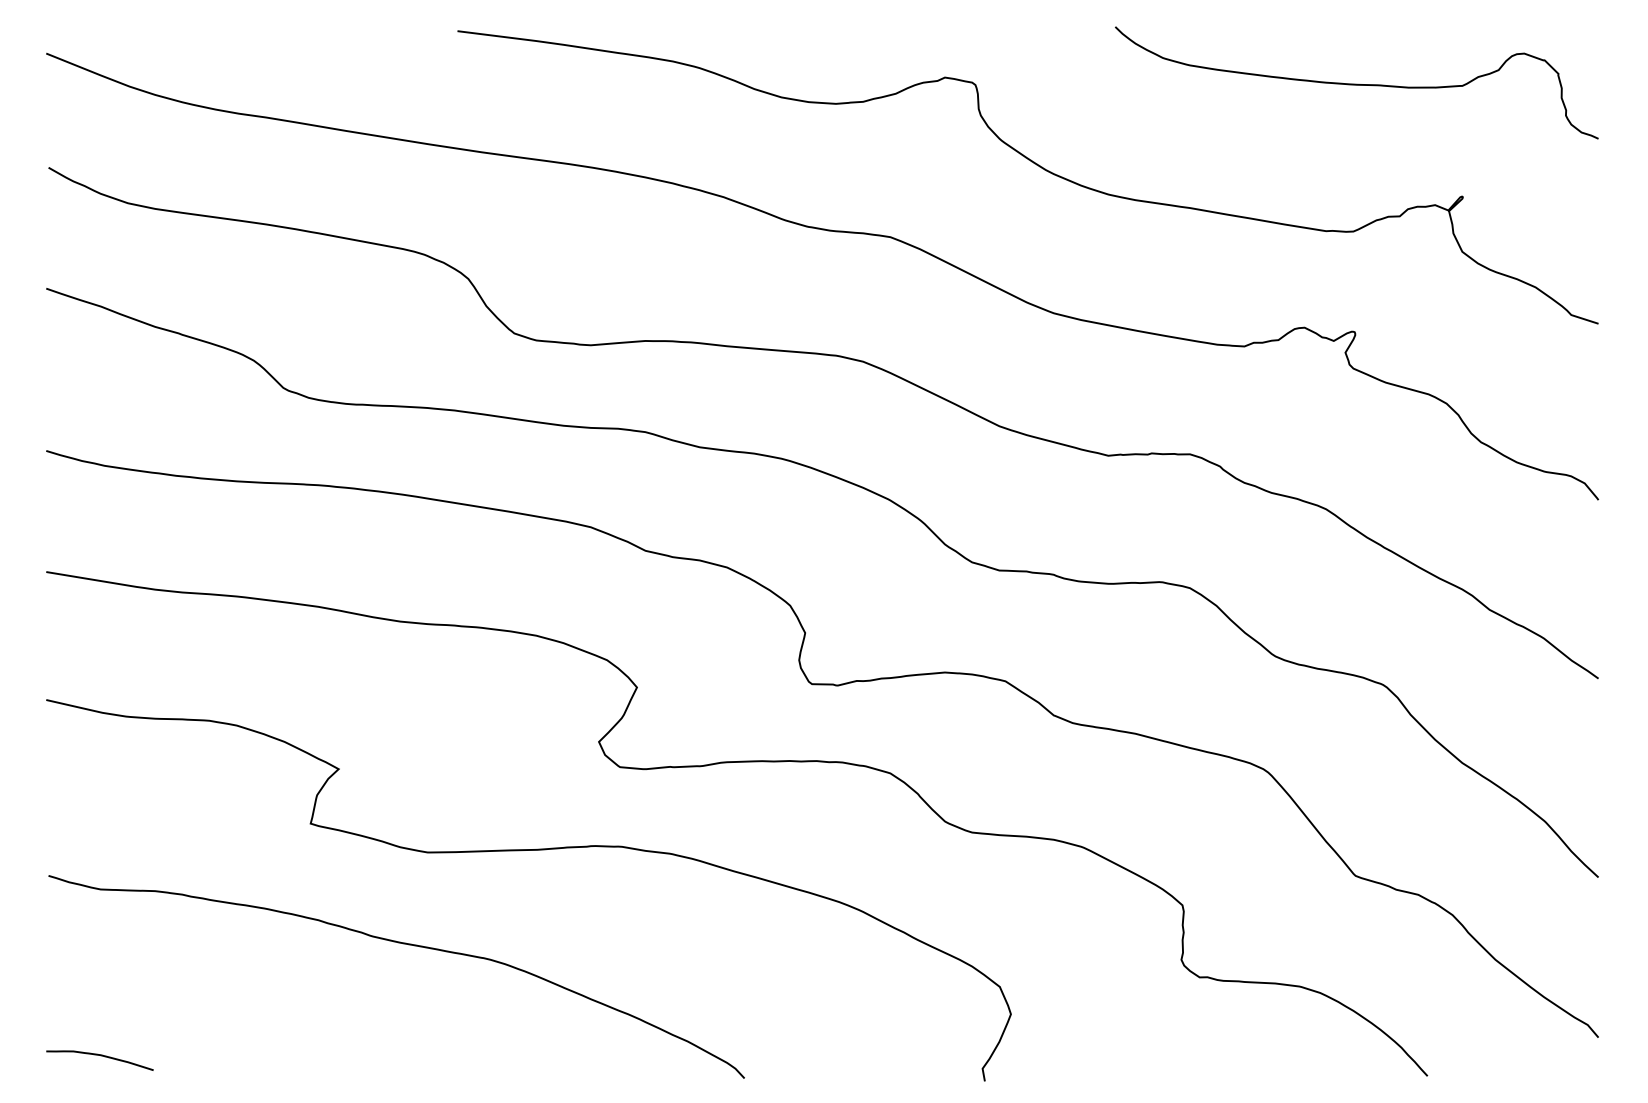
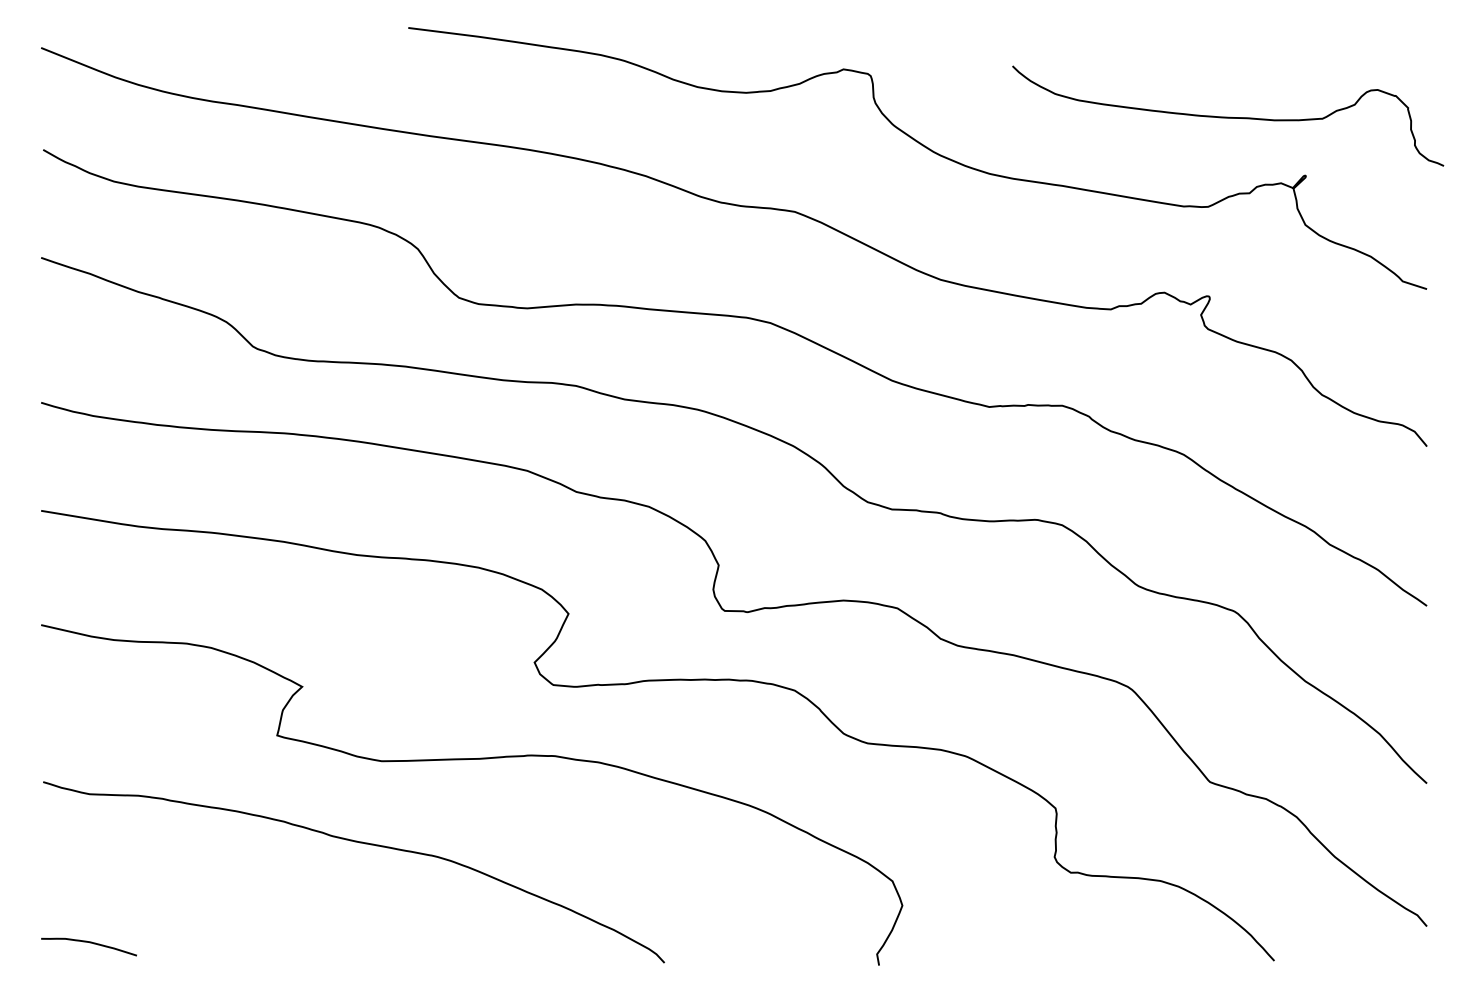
curve: (1356, 83) -> (1227, 116), moved

